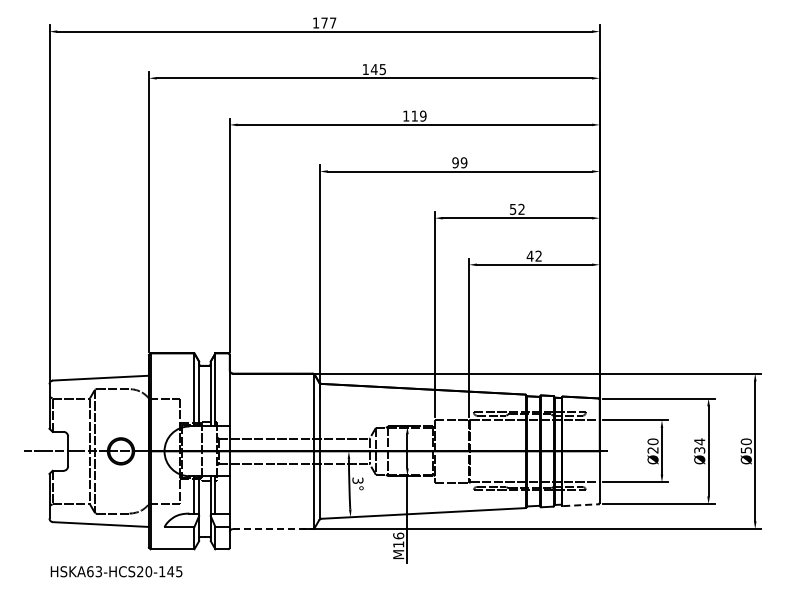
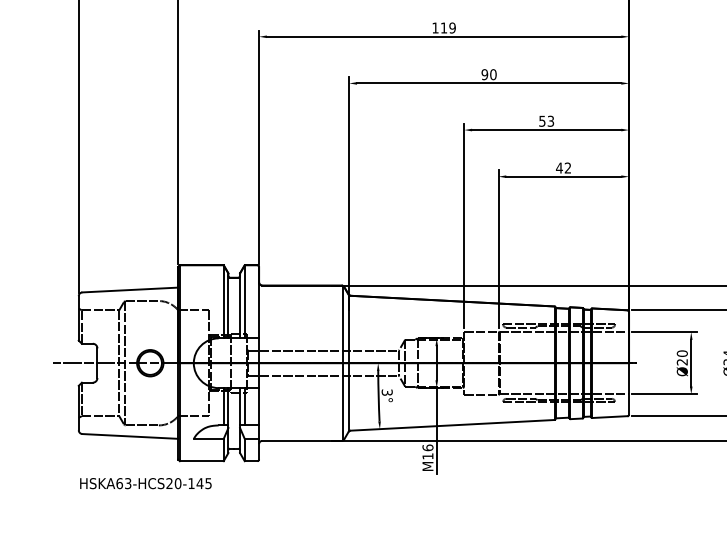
text: (463, 162) -> (492, 74), 99 -> 90
text: (521, 209) -> (550, 121), 52 -> 53
line: (580, 505) -> (609, 417), dashed -> solid
line: (272, 529) -> (301, 441), dashed -> solid

